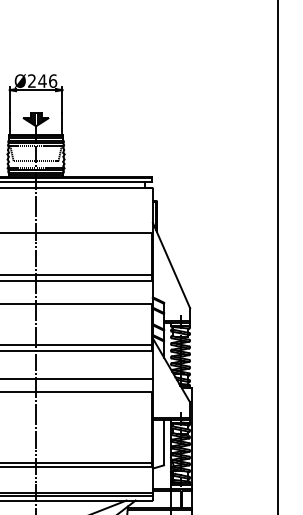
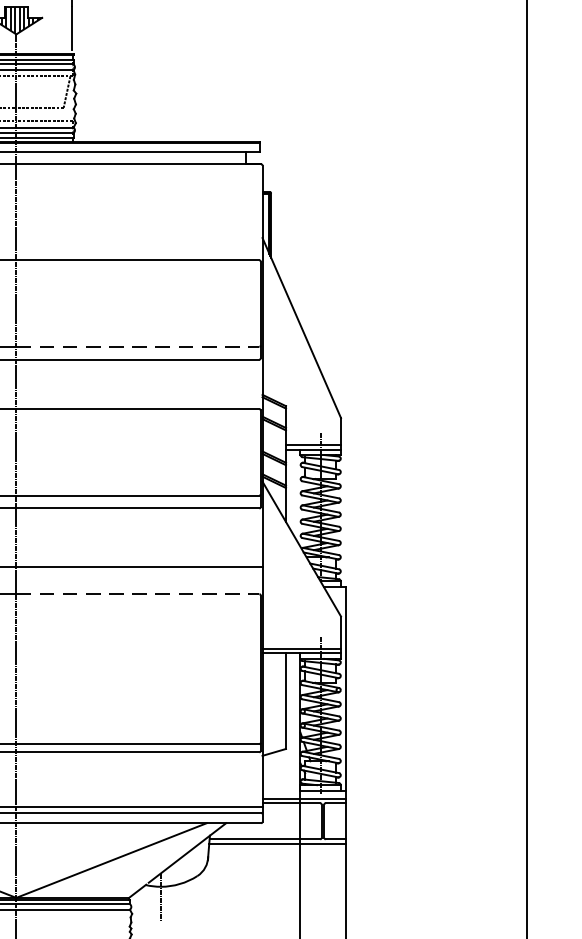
line: (93, 274) -> (137, 346), solid -> dashed
line: (93, 391) -> (137, 593), solid -> dashed

